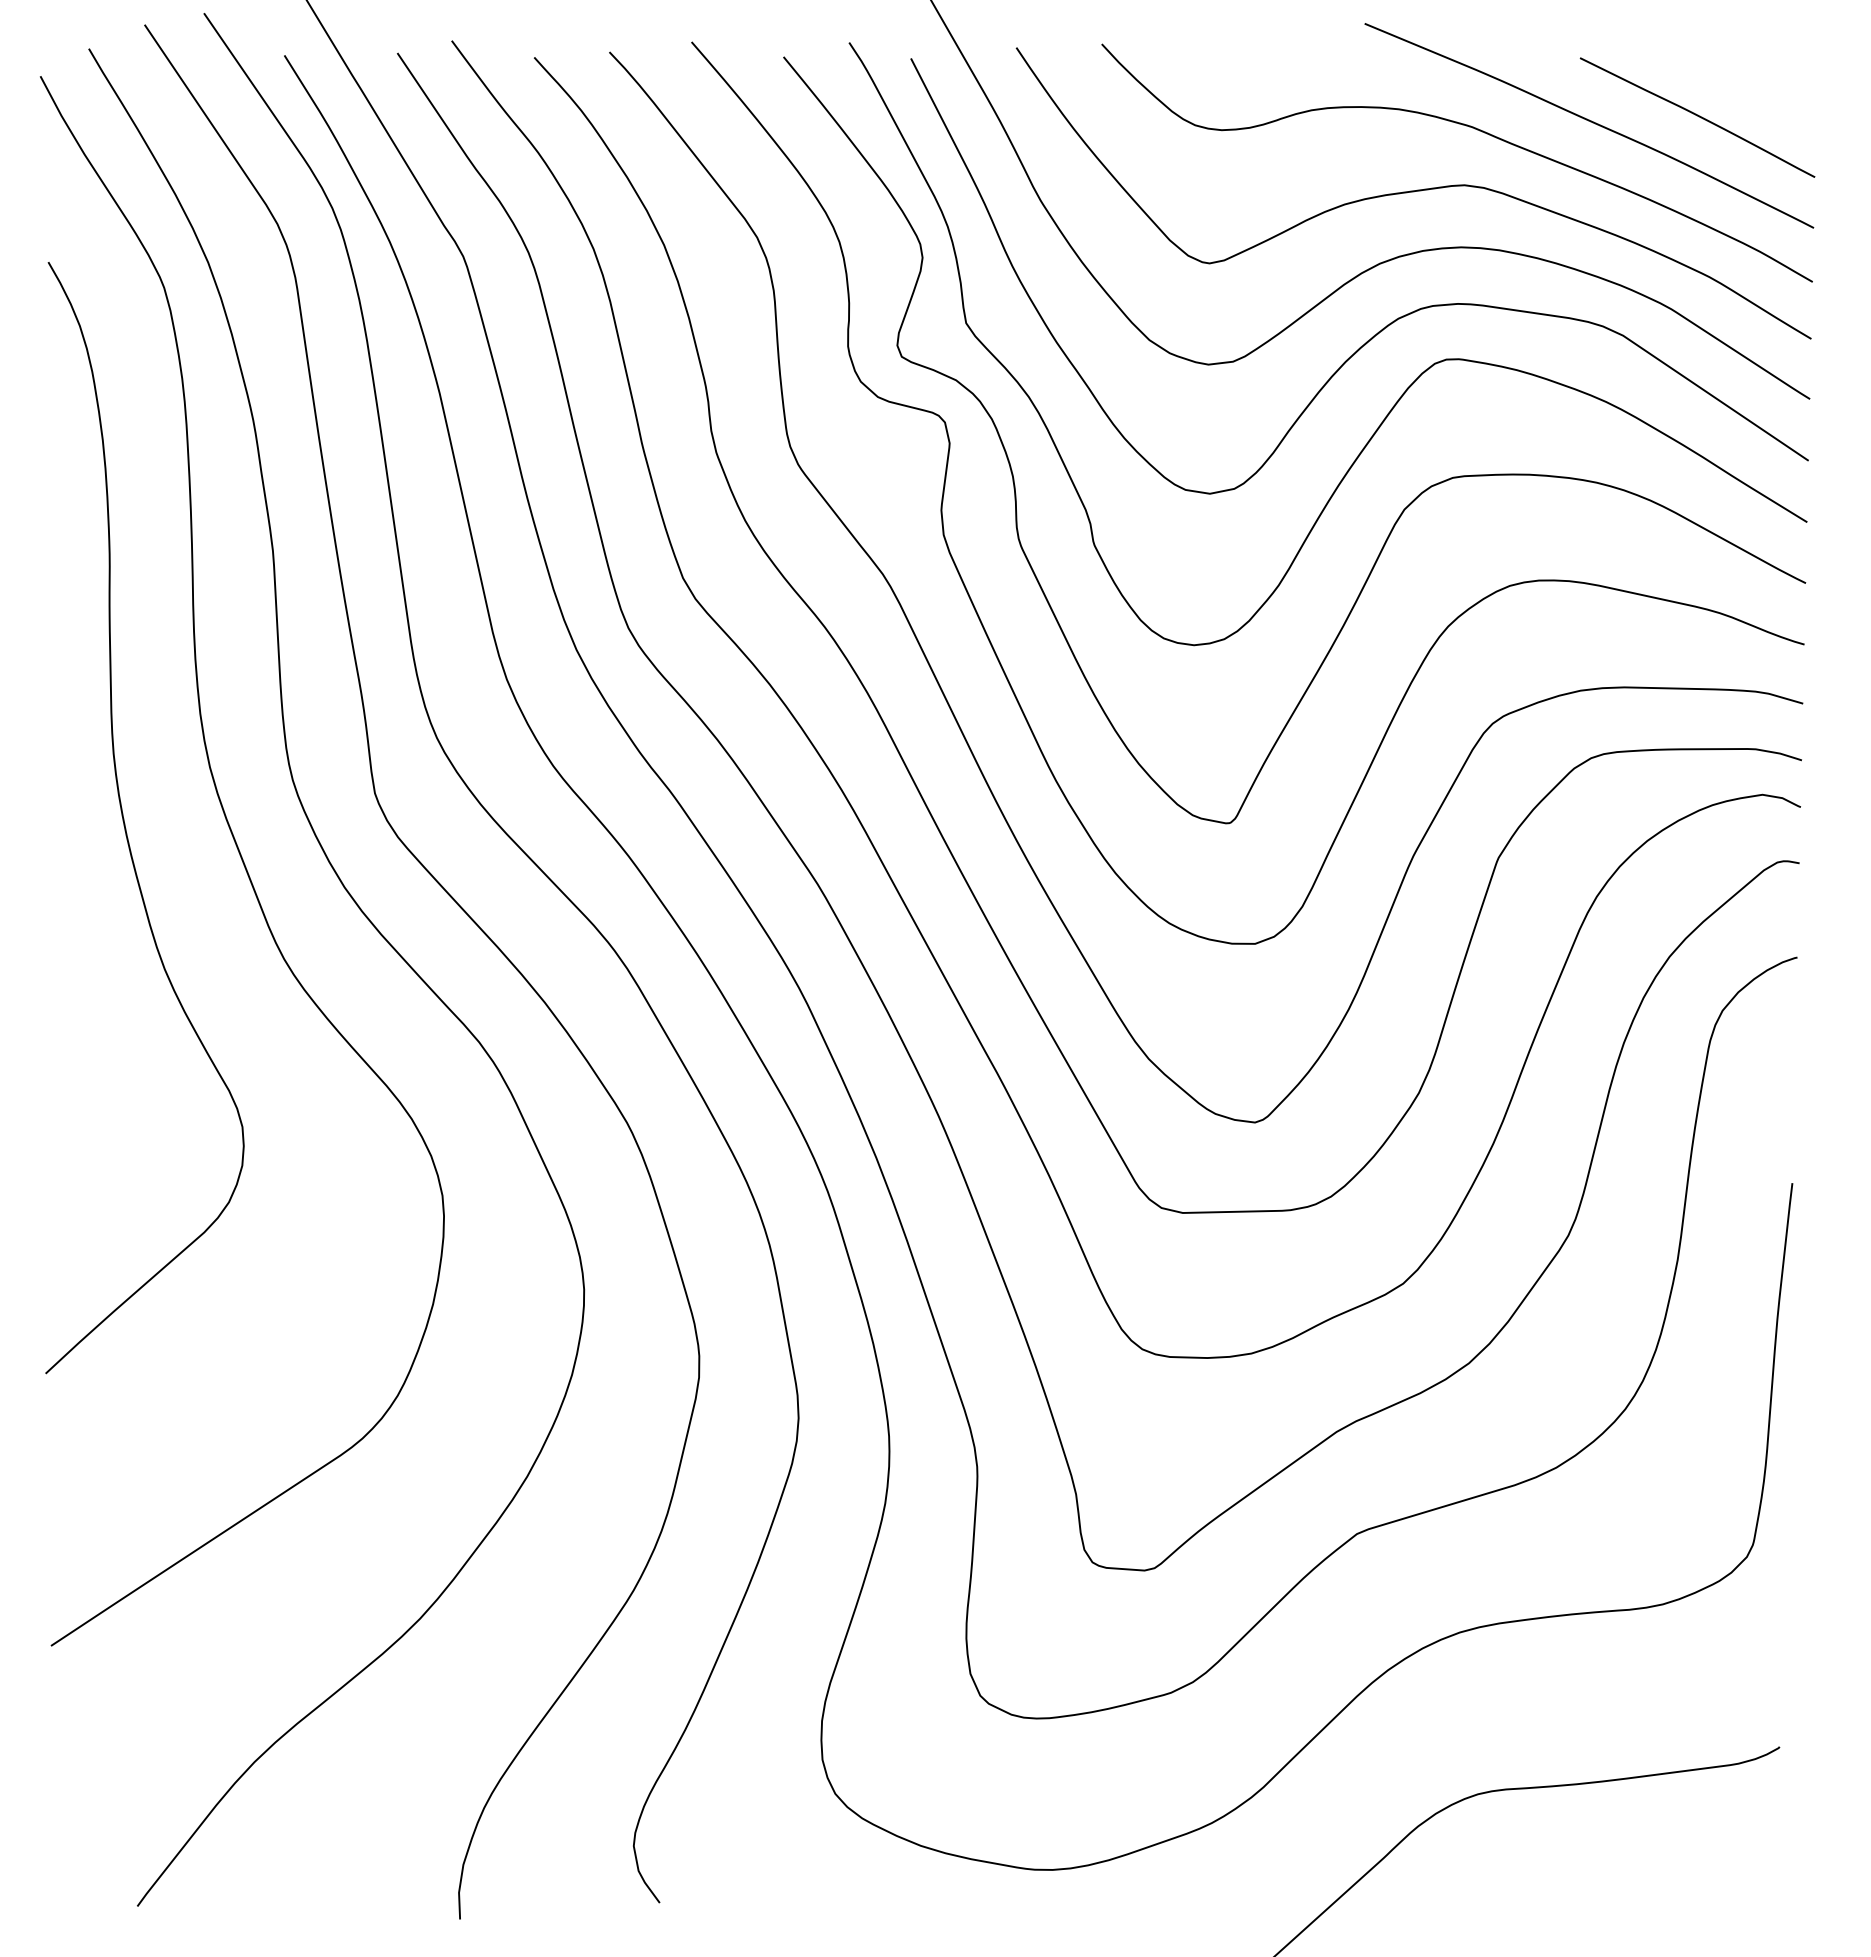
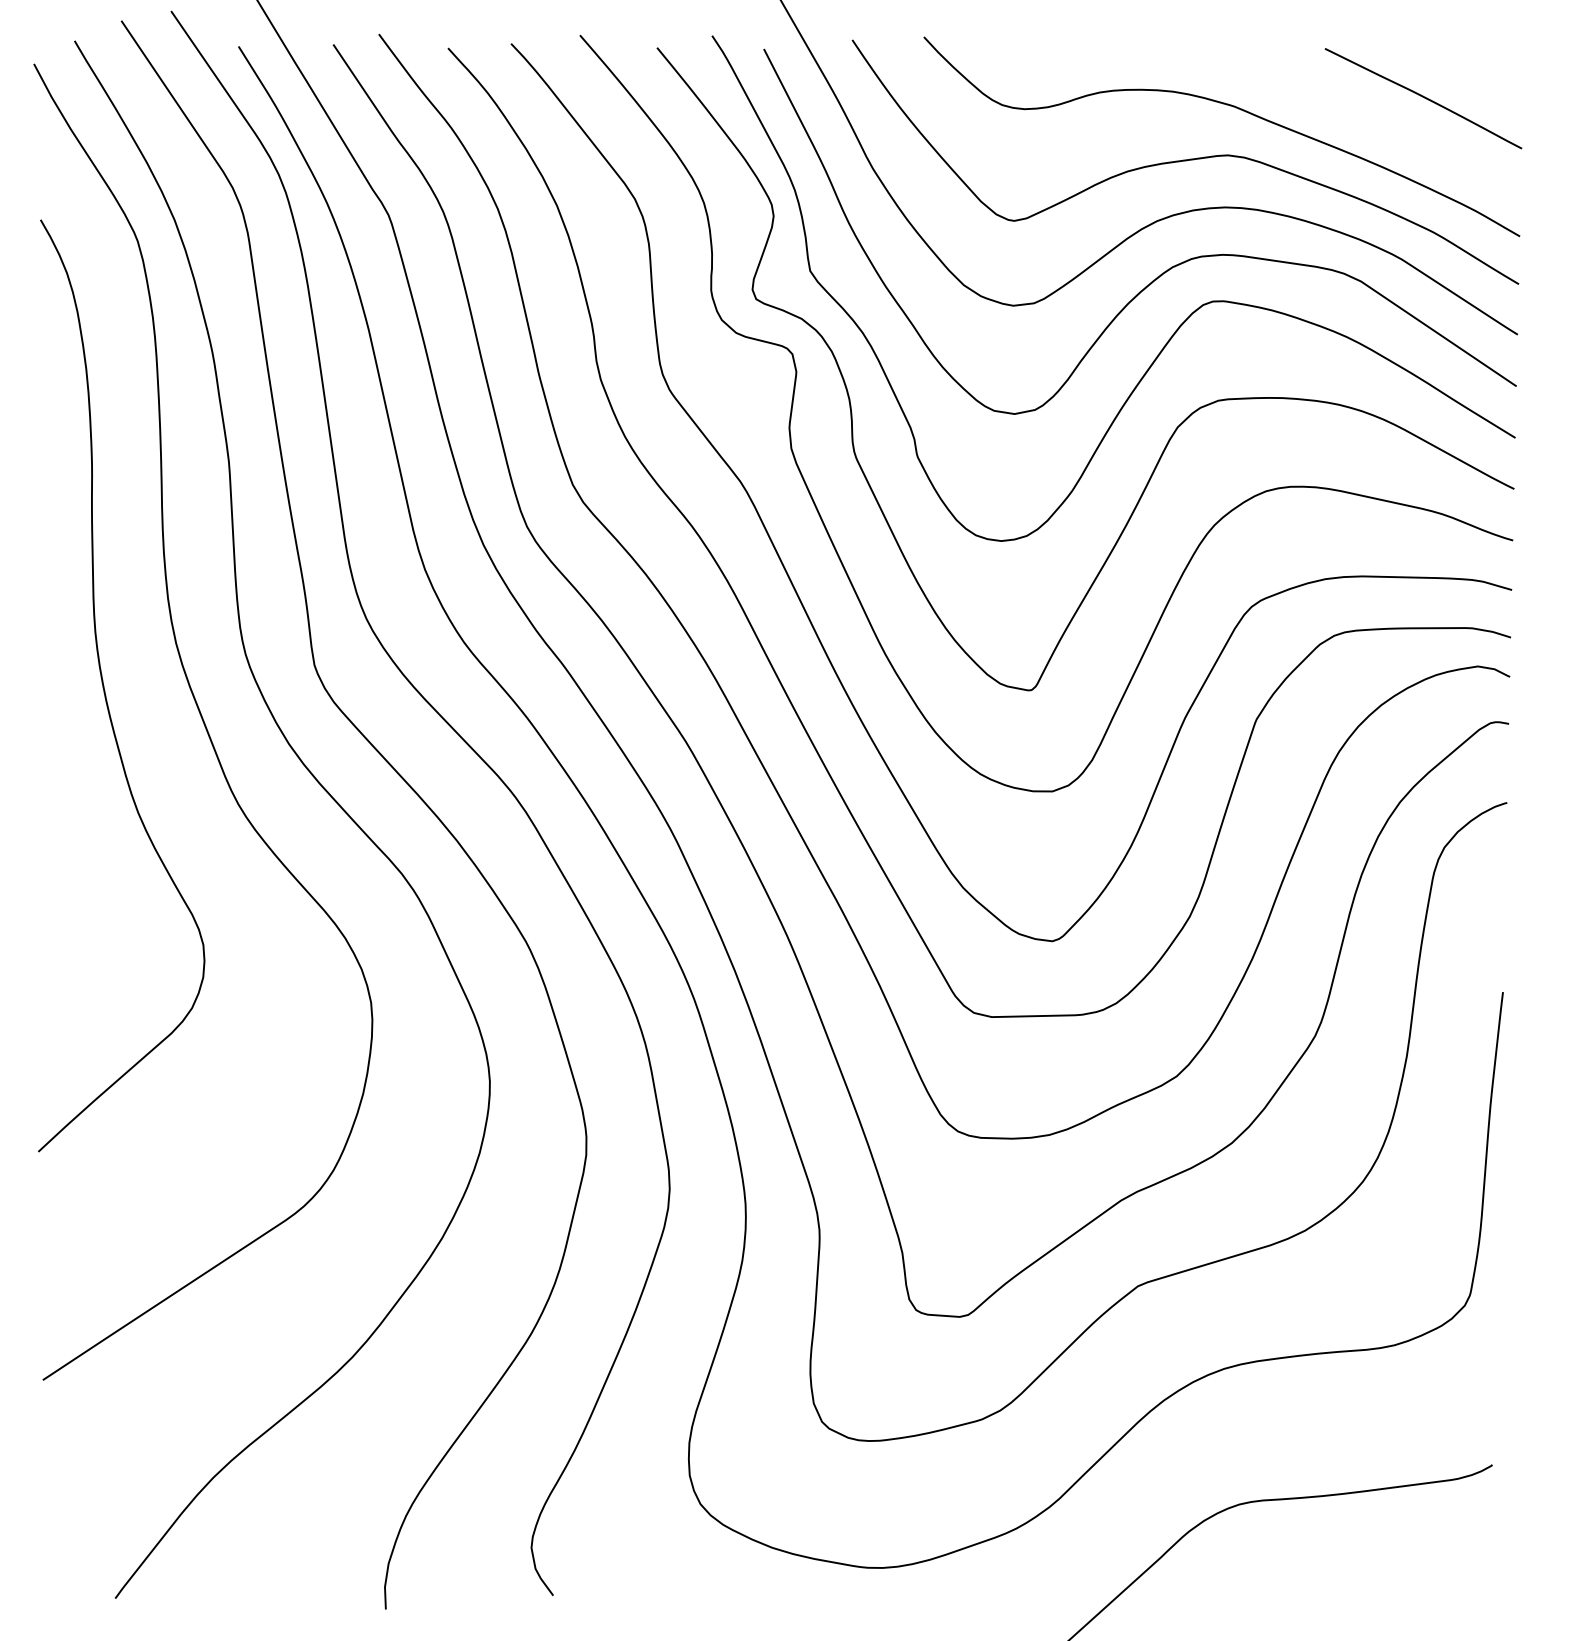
curve: (1590, 122) -> (1333, 102), removed

